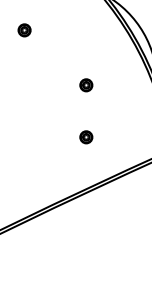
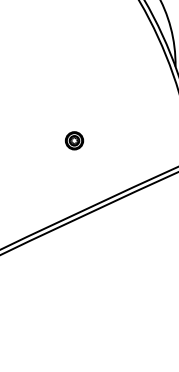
part: (86, 85) -> (74, 66), removed

